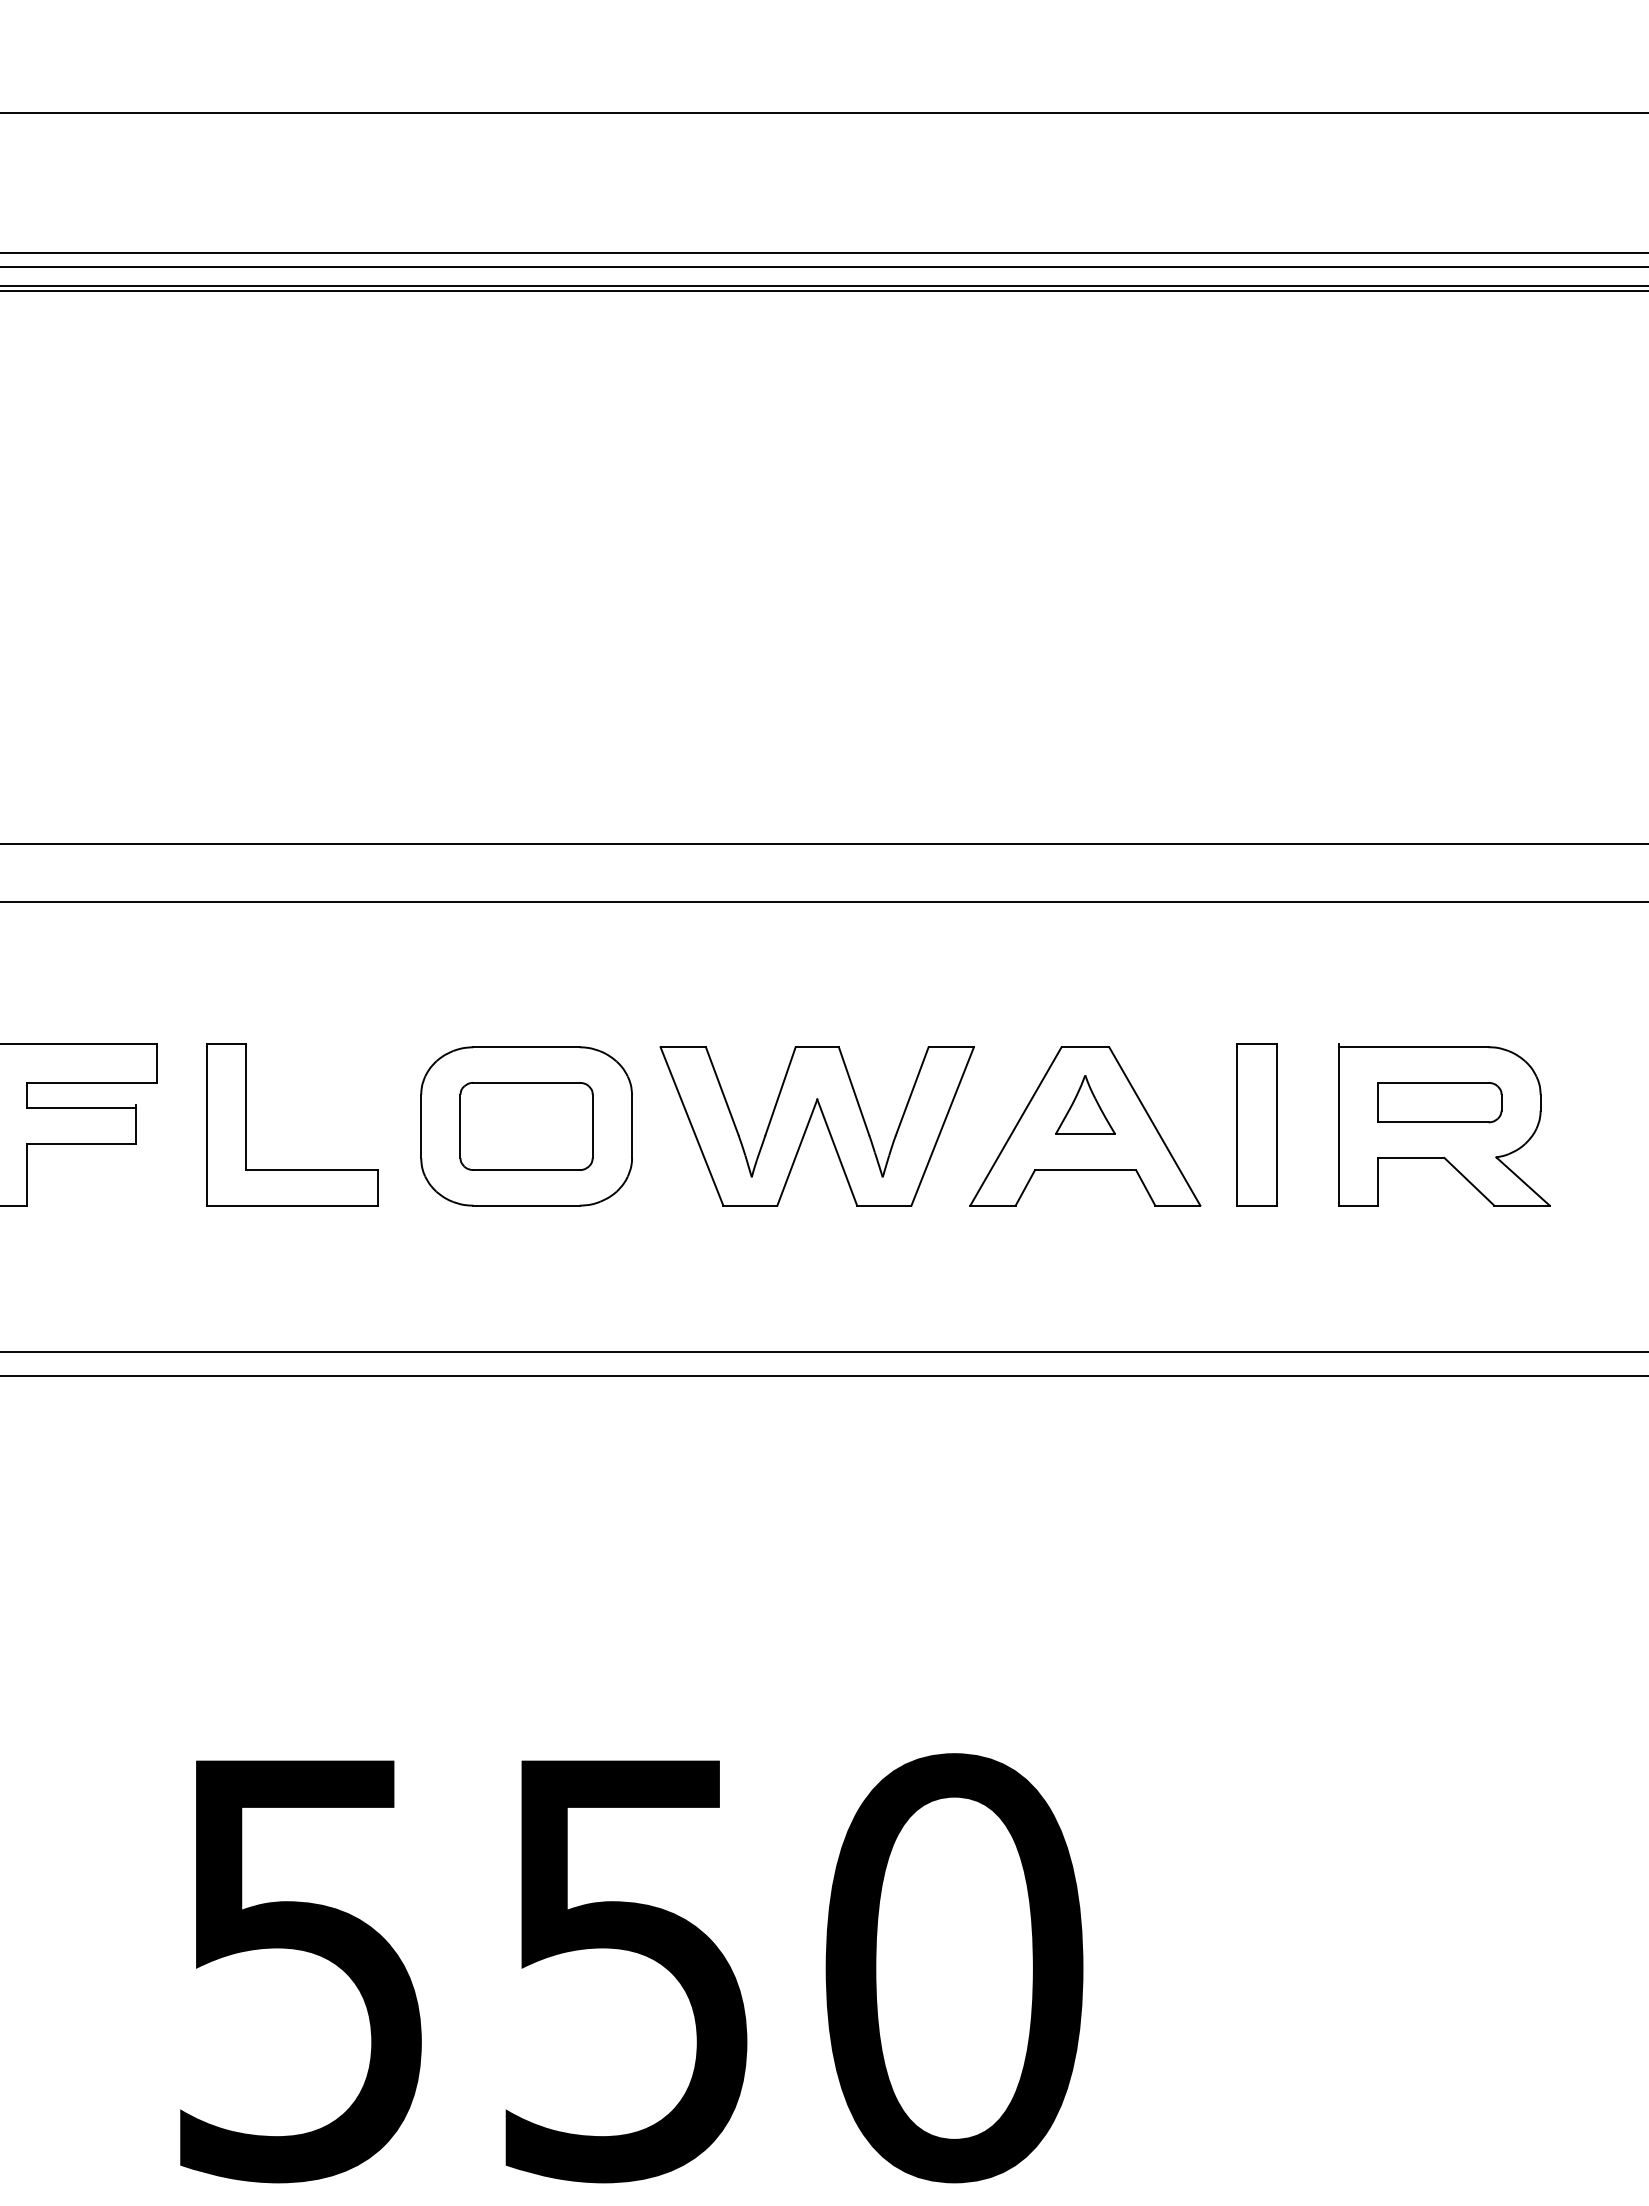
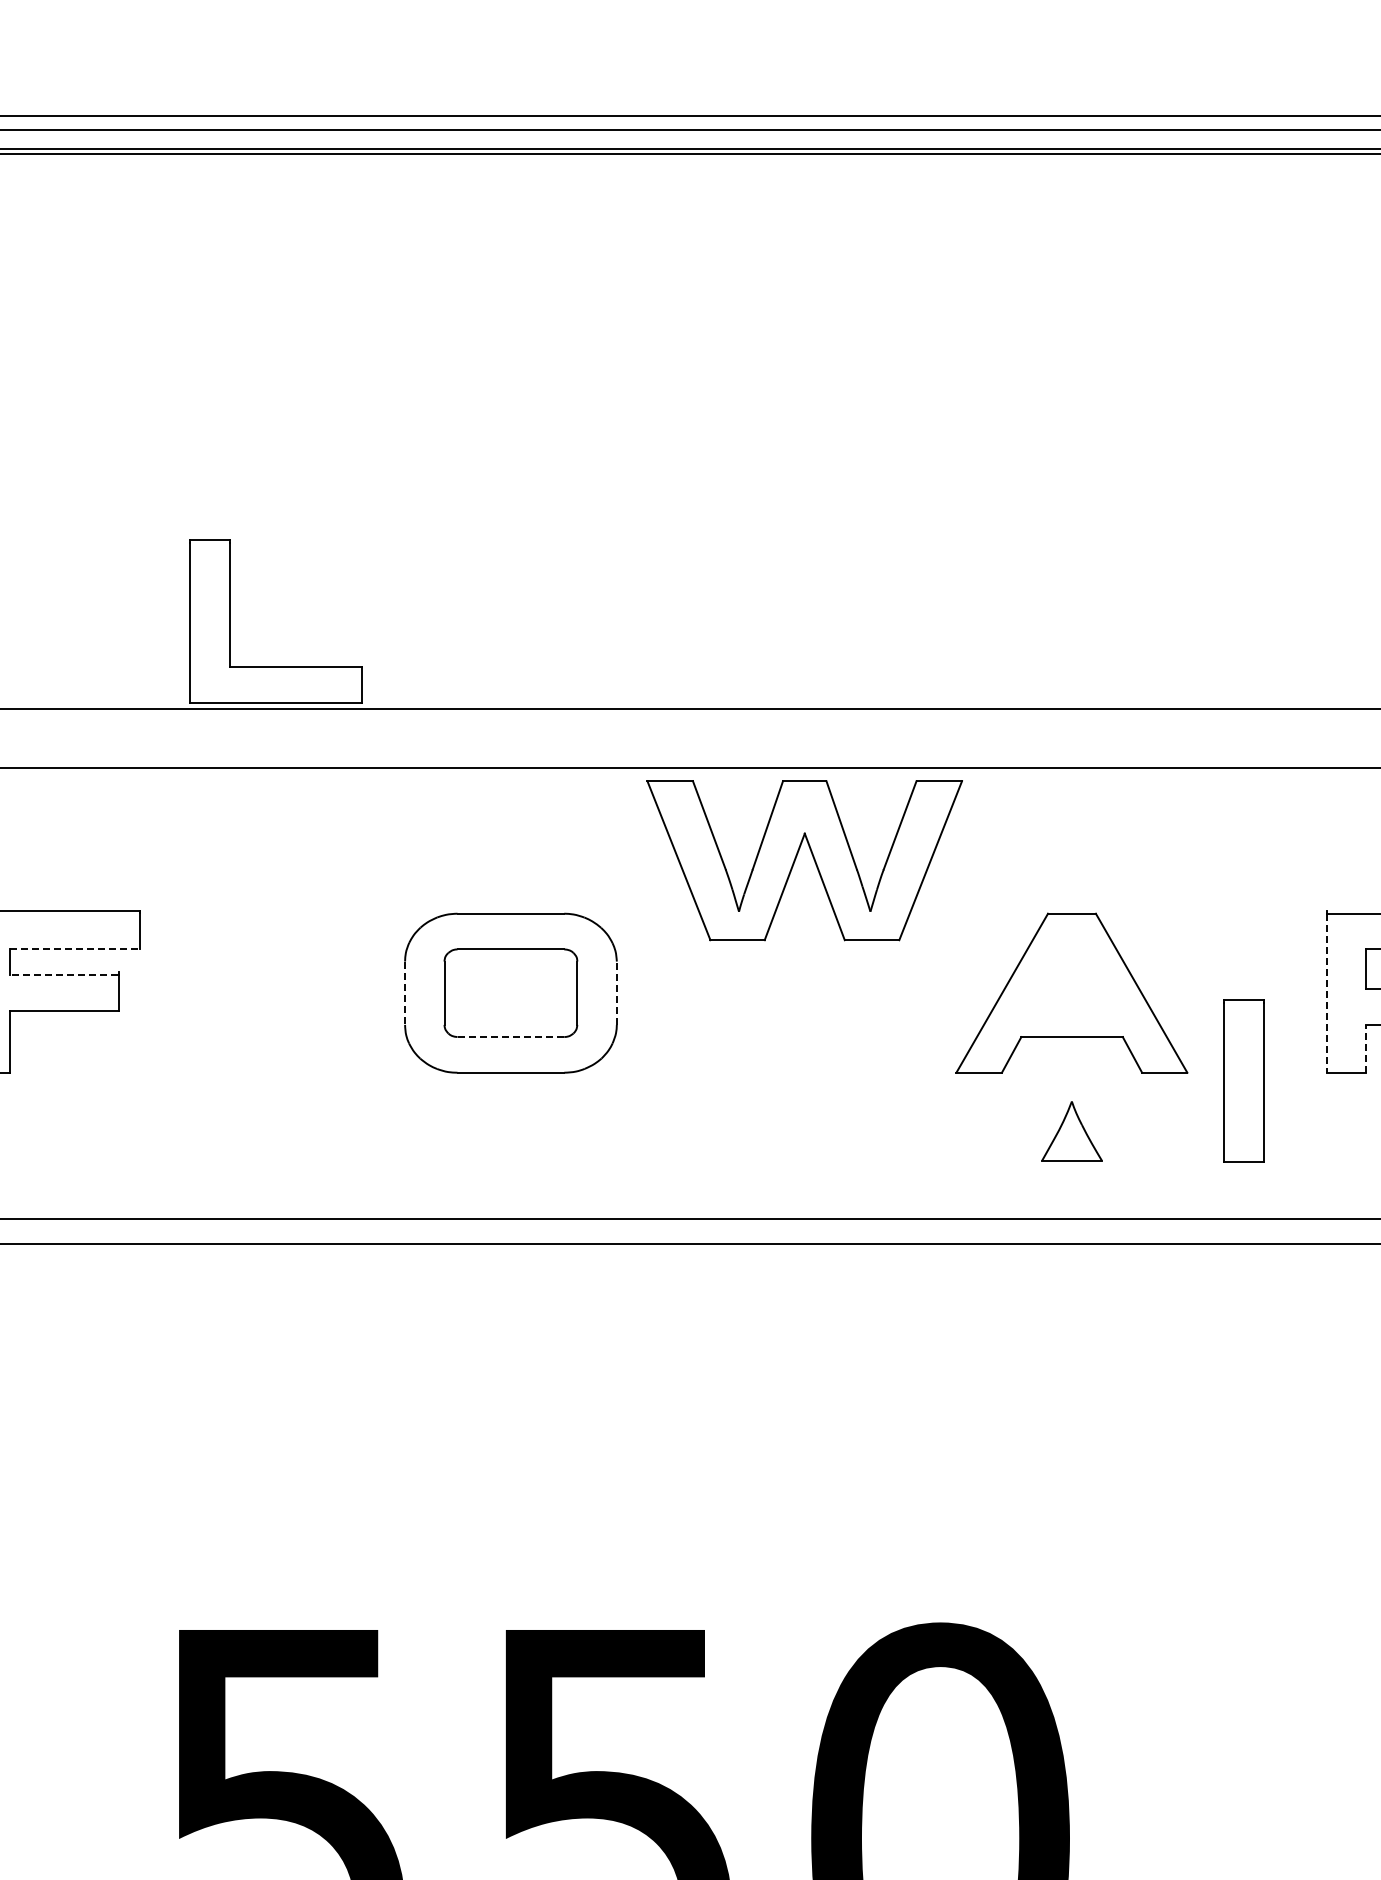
line: (92, 1082) -> (75, 949), solid -> dashed
part: (1085, 1104) -> (1072, 1130), moved
line: (81, 1107) -> (64, 974), solid -> dashed
part: (809, 1123) -> (796, 857), moved
part: (1256, 1124) -> (1243, 1080), moved
line: (421, 1126) -> (405, 993), solid -> dashed
line: (632, 1126) -> (617, 993), solid -> dashed
line: (1339, 1127) -> (1327, 994), solid -> dashed
part: (292, 1169) -> (275, 665), moved
line: (526, 1170) -> (510, 1037), solid -> dashed
line: (1378, 1181) -> (1366, 1048), solid -> dashed

